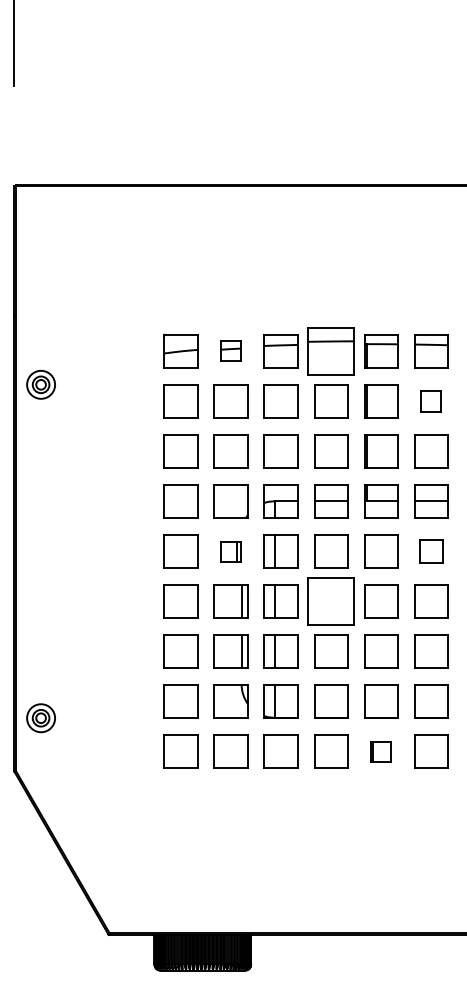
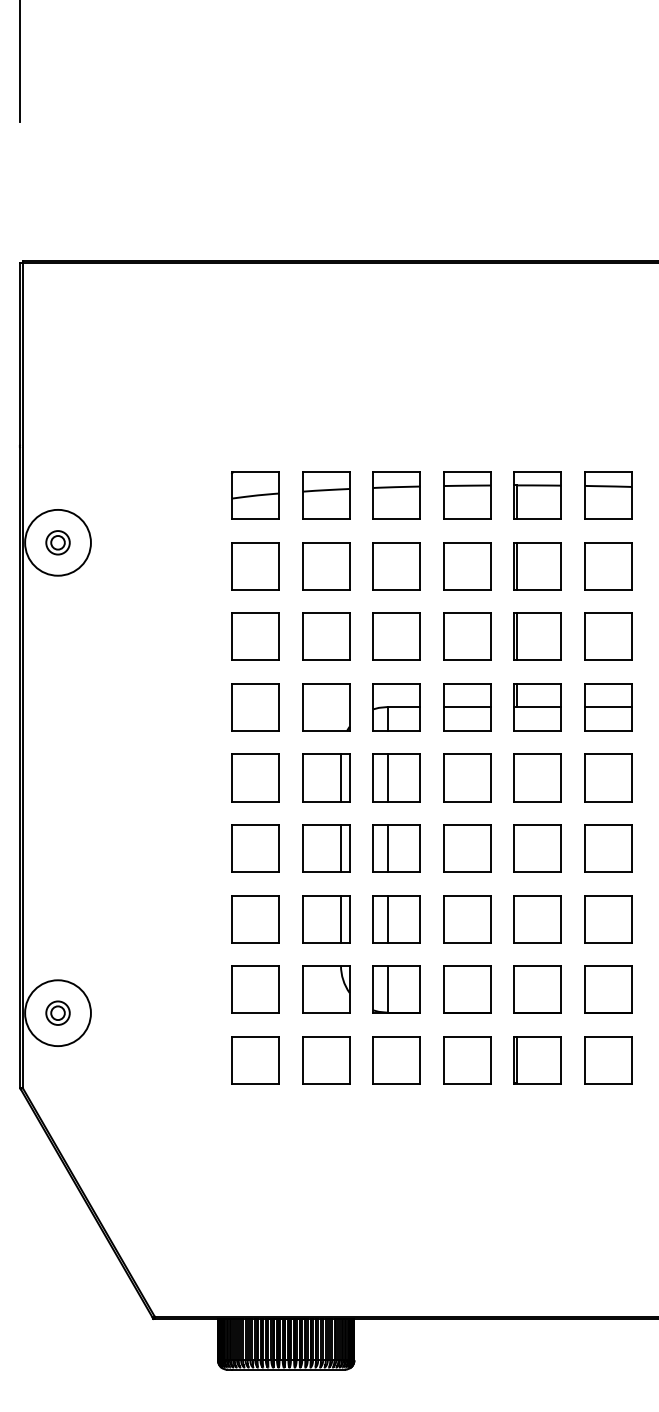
part: (230, 351) -> (325, 495), size x1.67
part: (331, 351) -> (467, 495), size x0.71
circle: (40, 384) -> (57, 542), size x1.67
part: (431, 401) -> (608, 566), size x1.67
part: (230, 551) -> (325, 777), size x1.67
part: (431, 551) -> (608, 777), size x1.43
part: (331, 601) -> (467, 848), size x0.71
circle: (40, 717) -> (57, 1012), size x1.67
part: (381, 751) -> (538, 1060), size x1.67

